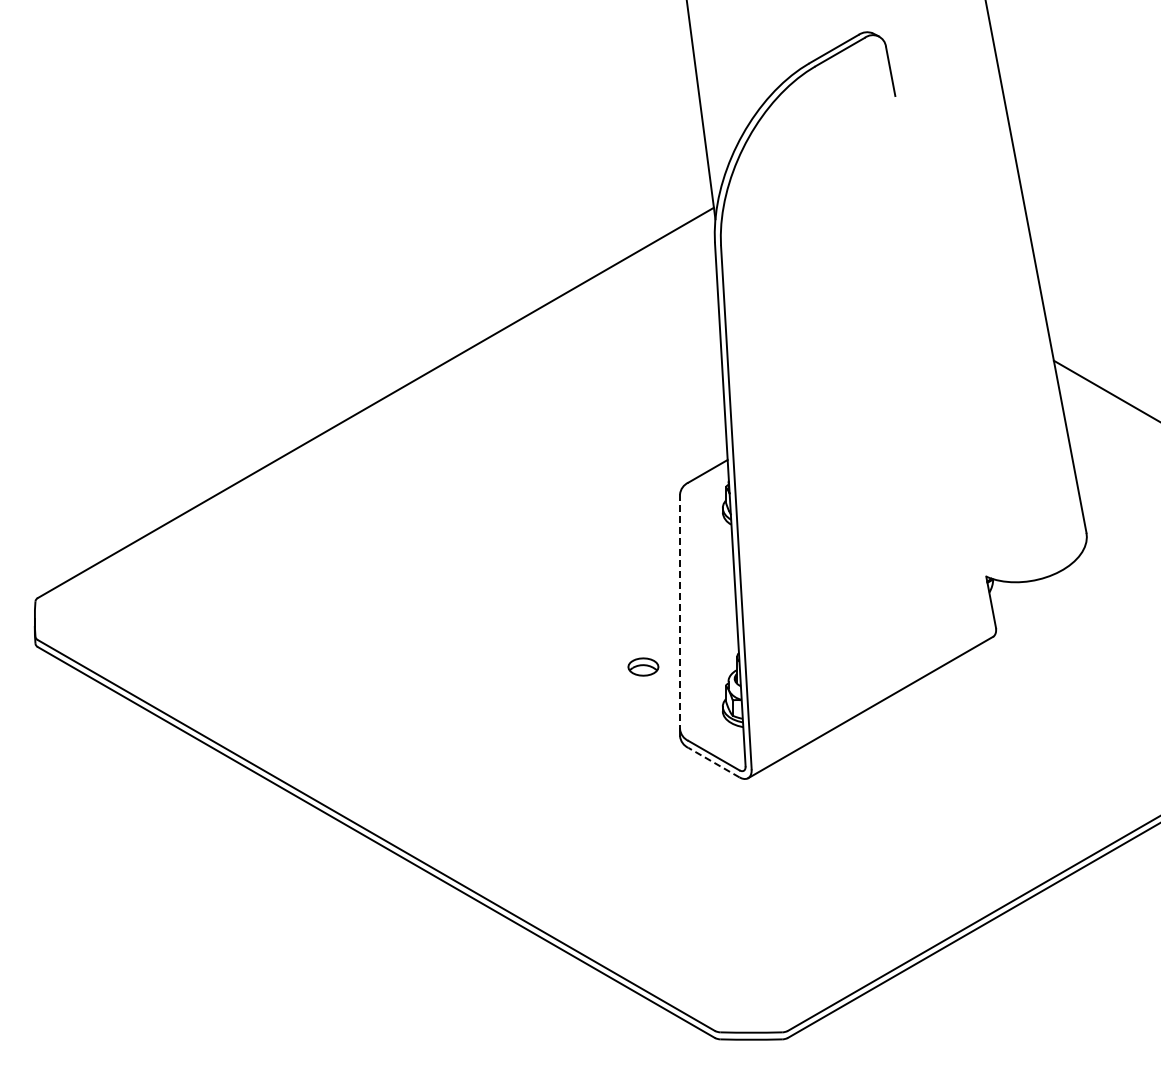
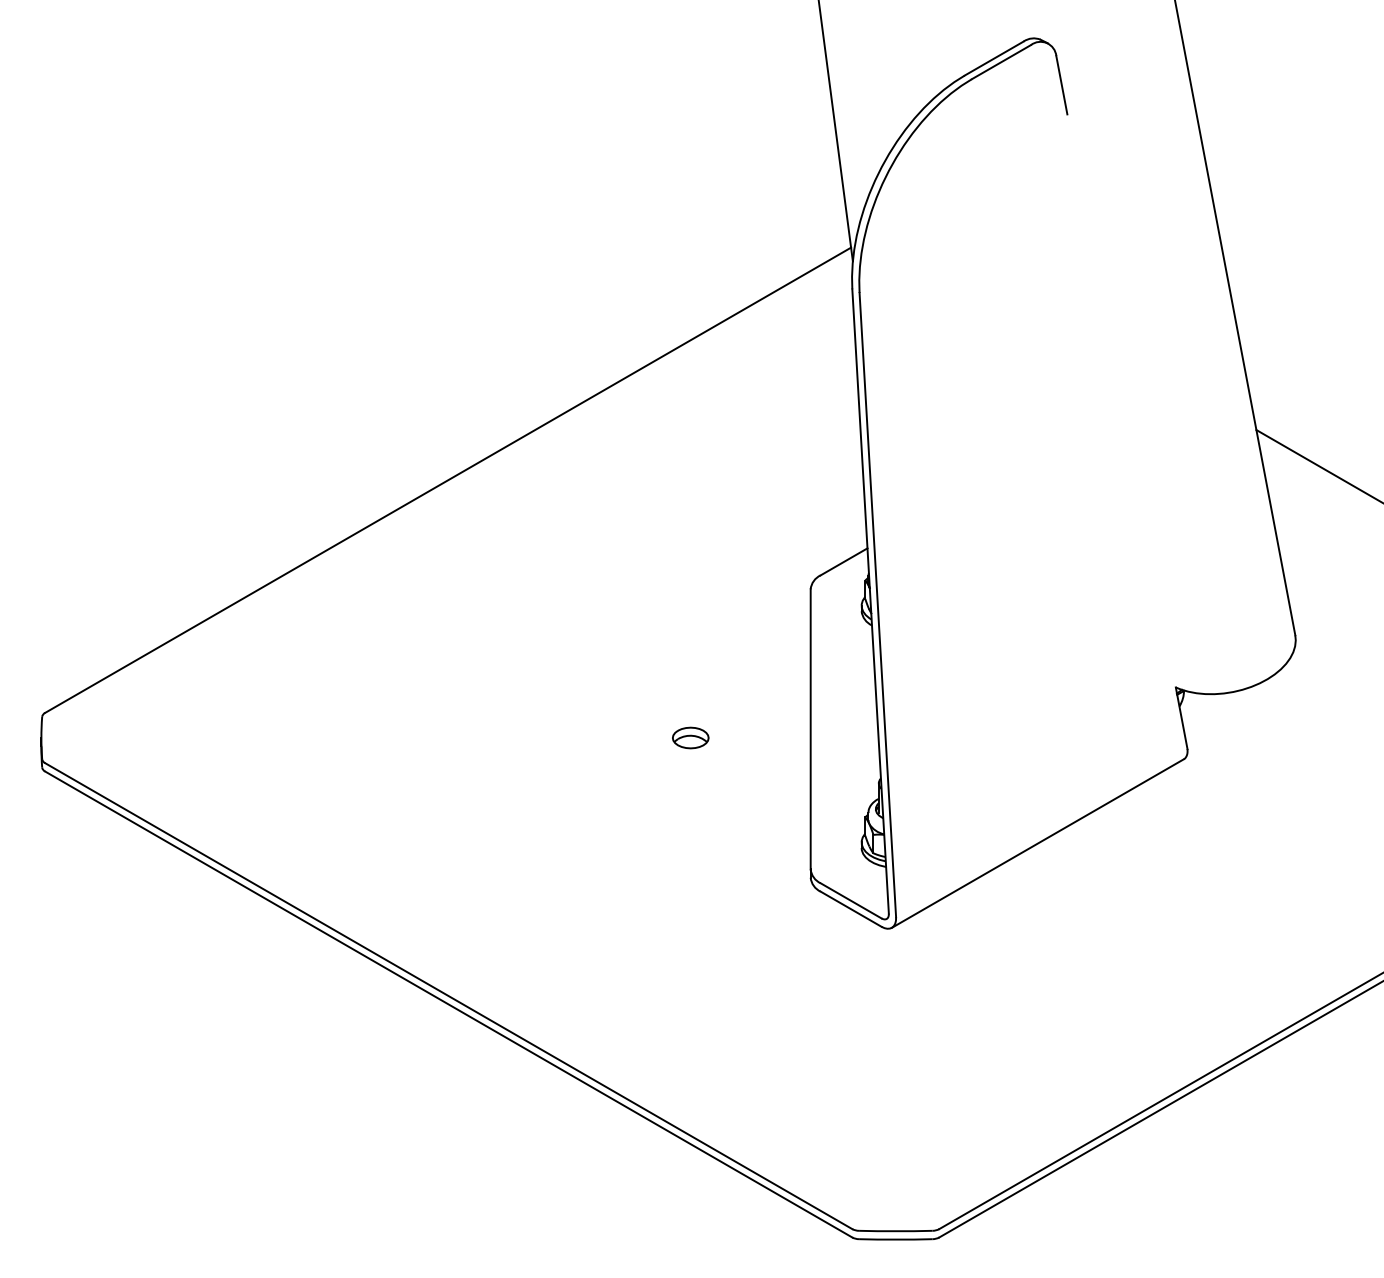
line: (680, 612) -> (811, 730), dashed -> solid
part: (643, 666) -> (690, 737), moved
line: (713, 762) -> (850, 909), dashed -> solid

